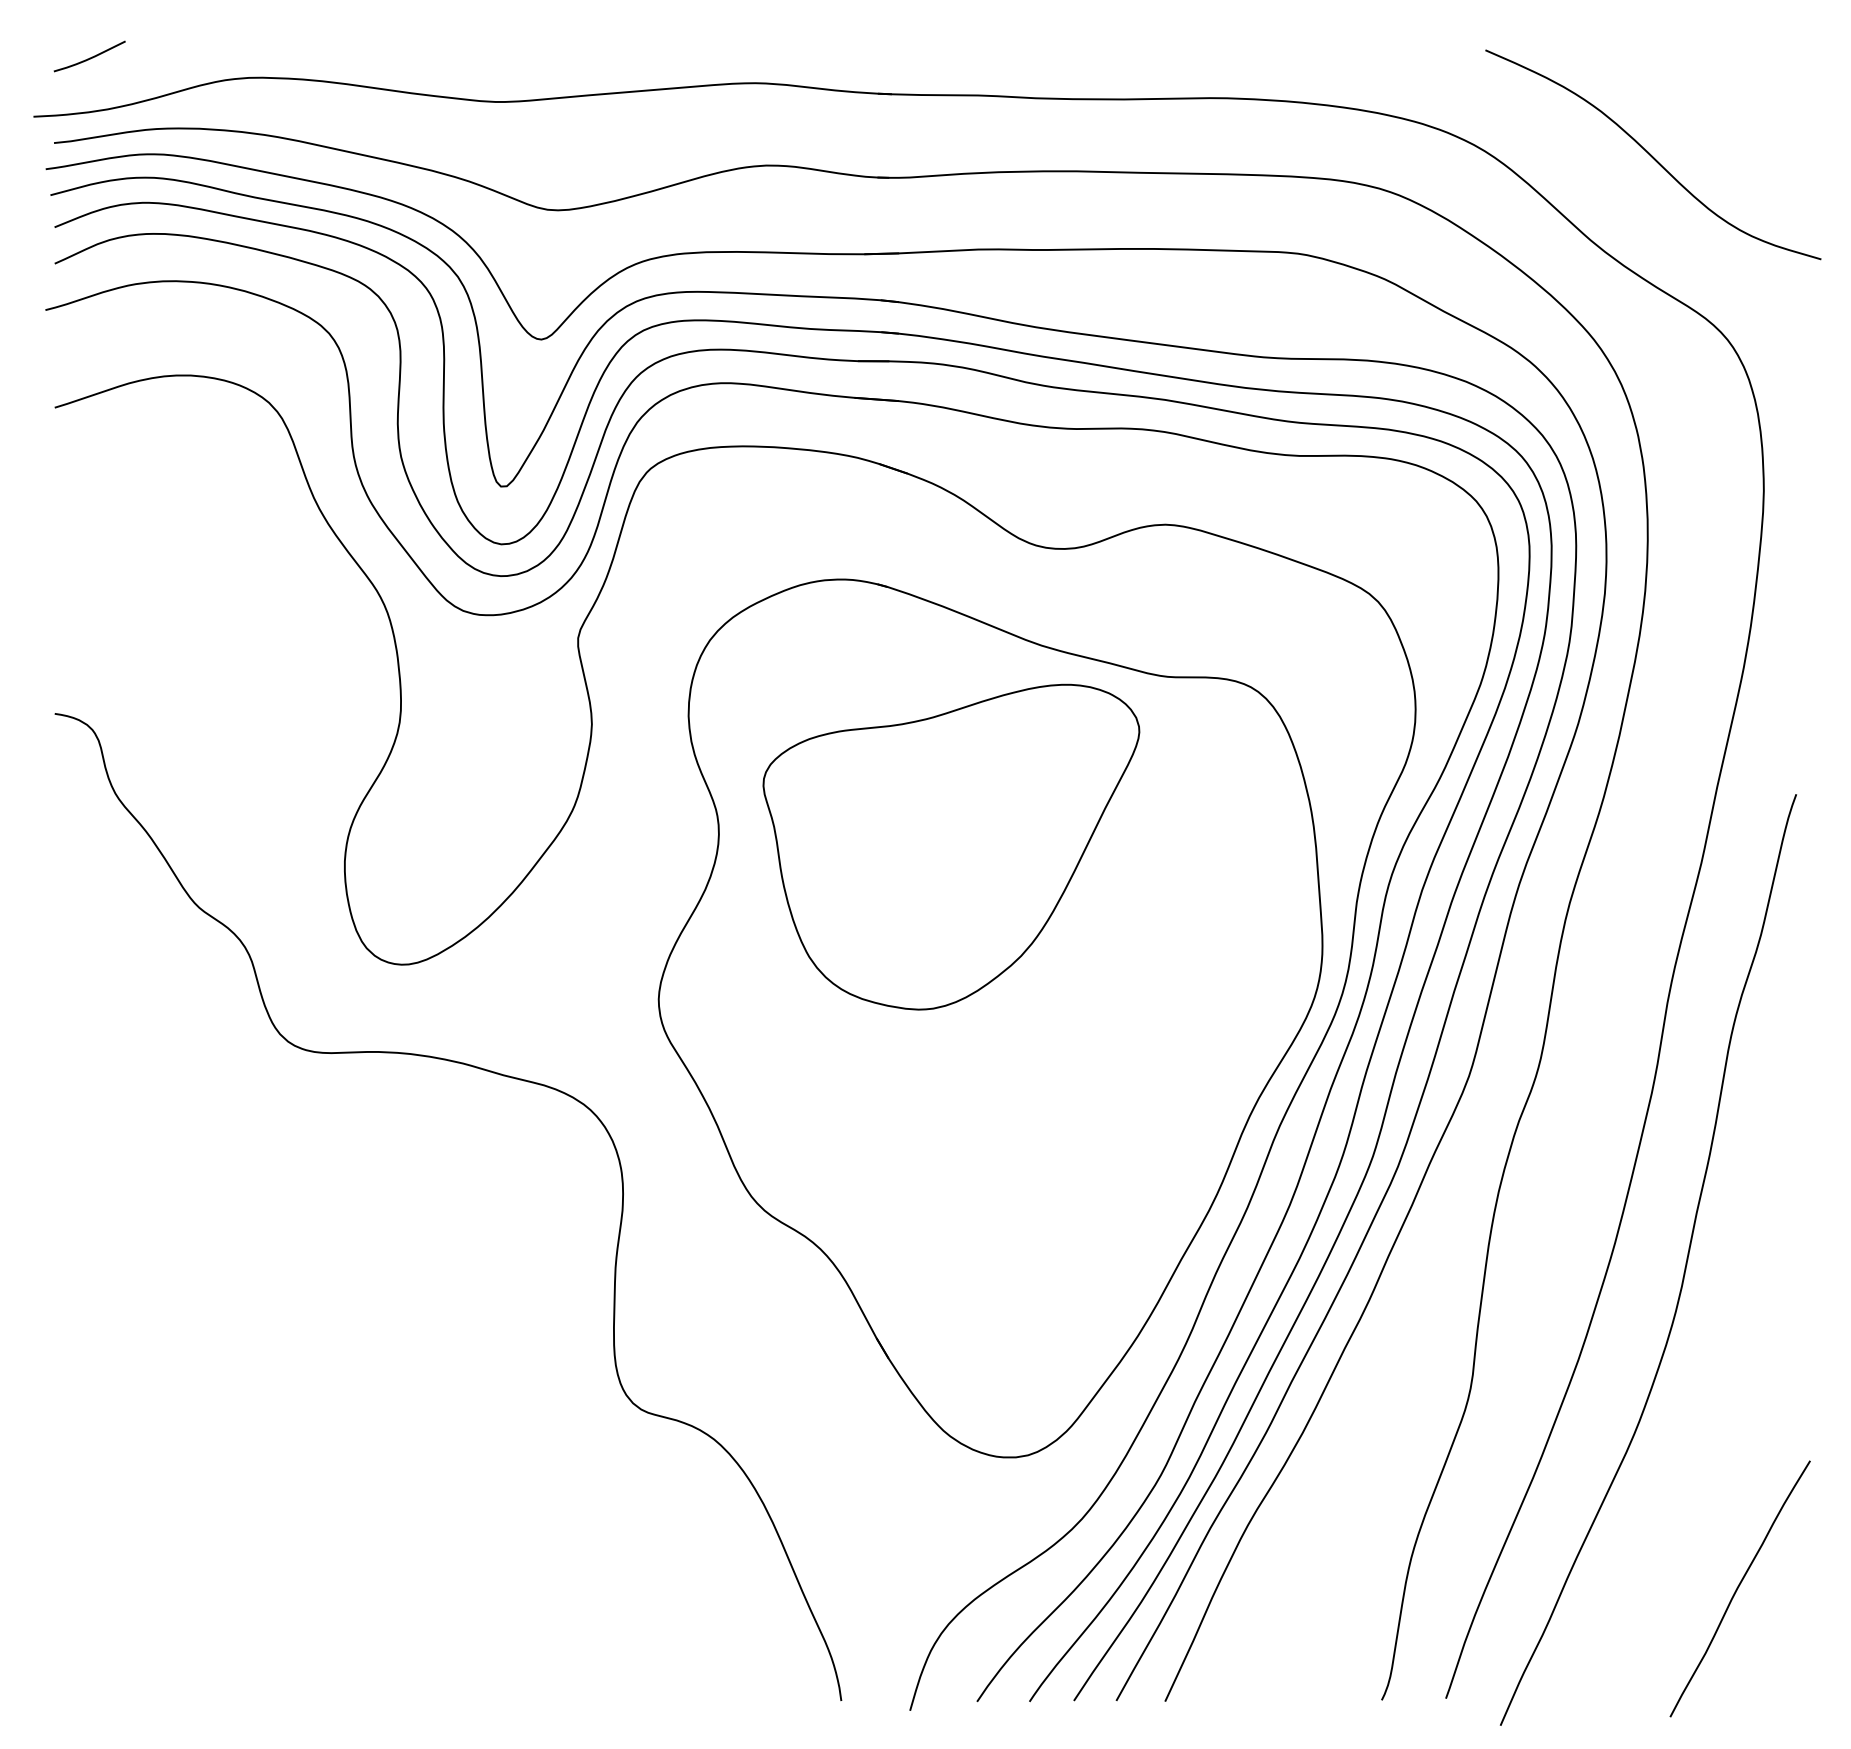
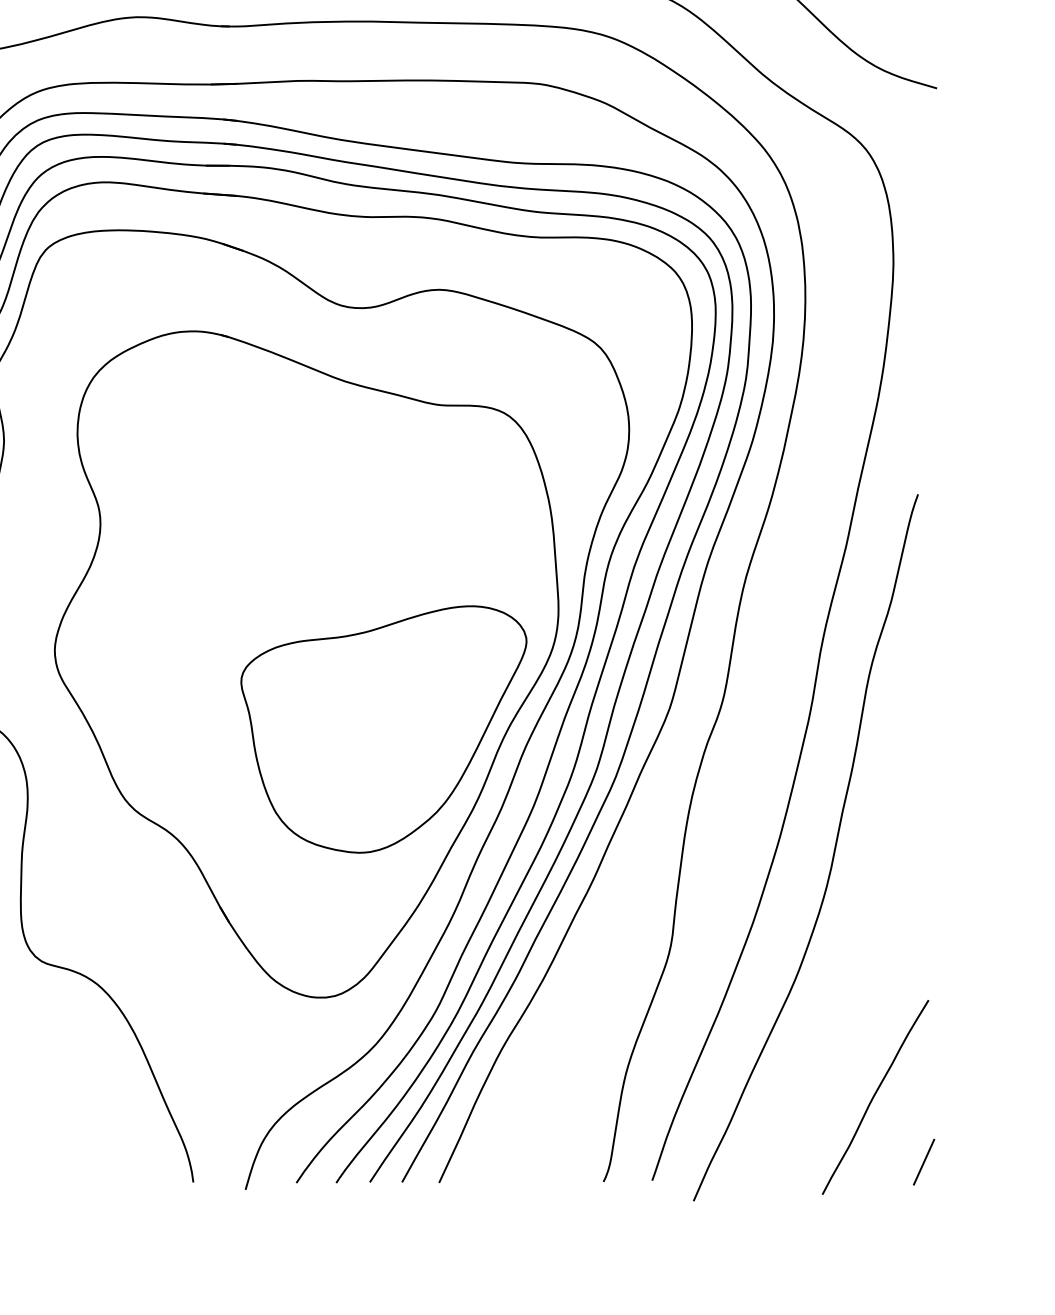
part: (951, 846) -> (383, 729), moved
line: (1803, 1673) -> (923, 1161), added

